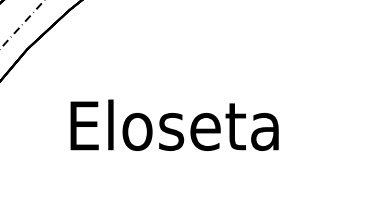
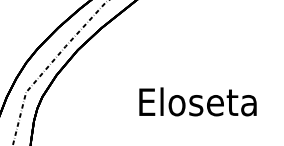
text: (173, 124) -> (197, 101), moved

